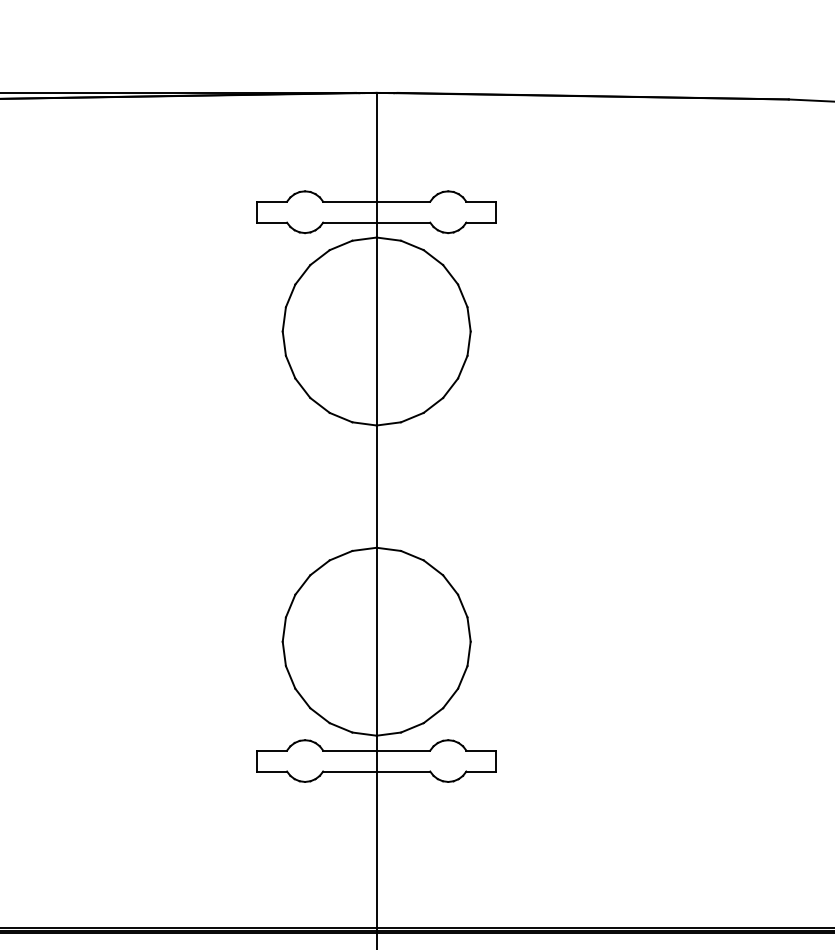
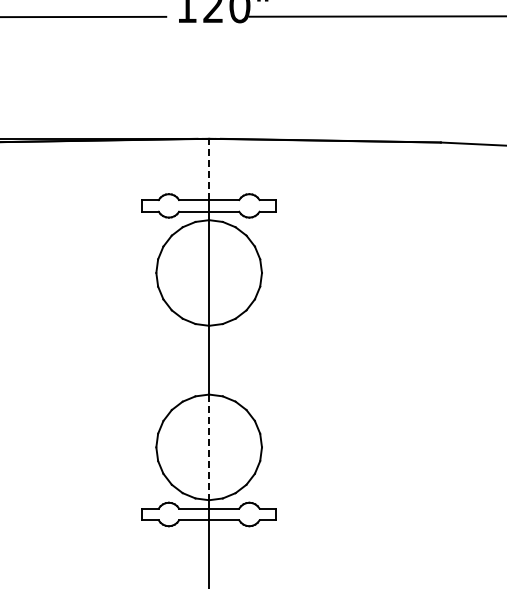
line: (377, 147) -> (209, 169), solid -> dashed
line: (377, 641) -> (209, 447), solid -> dashed

